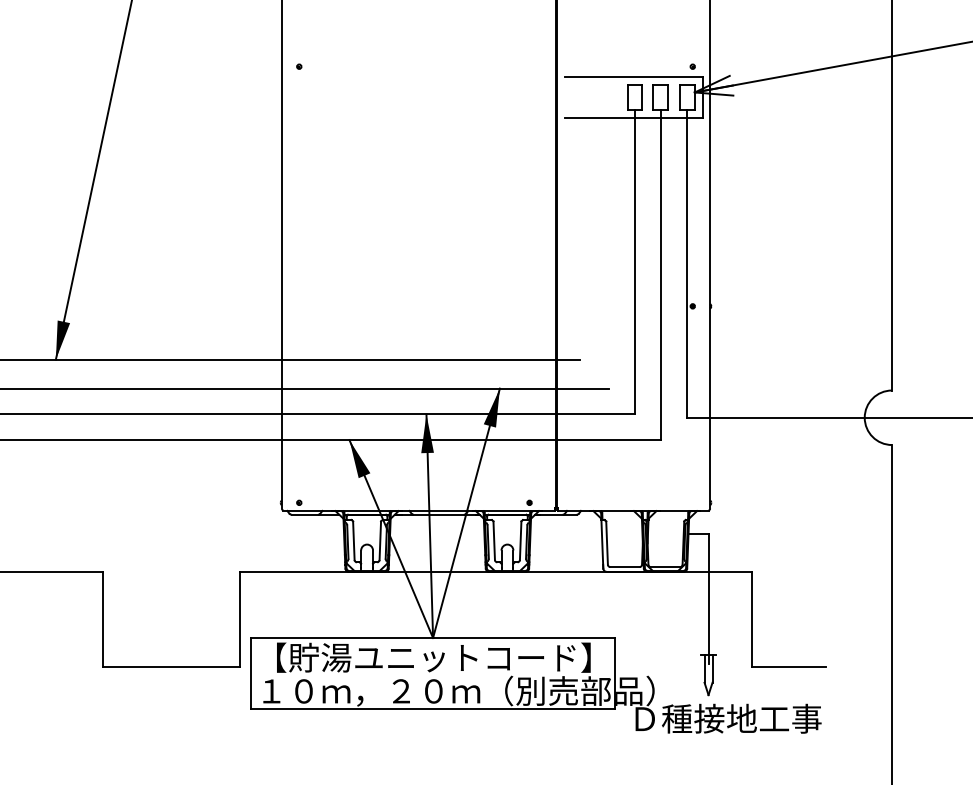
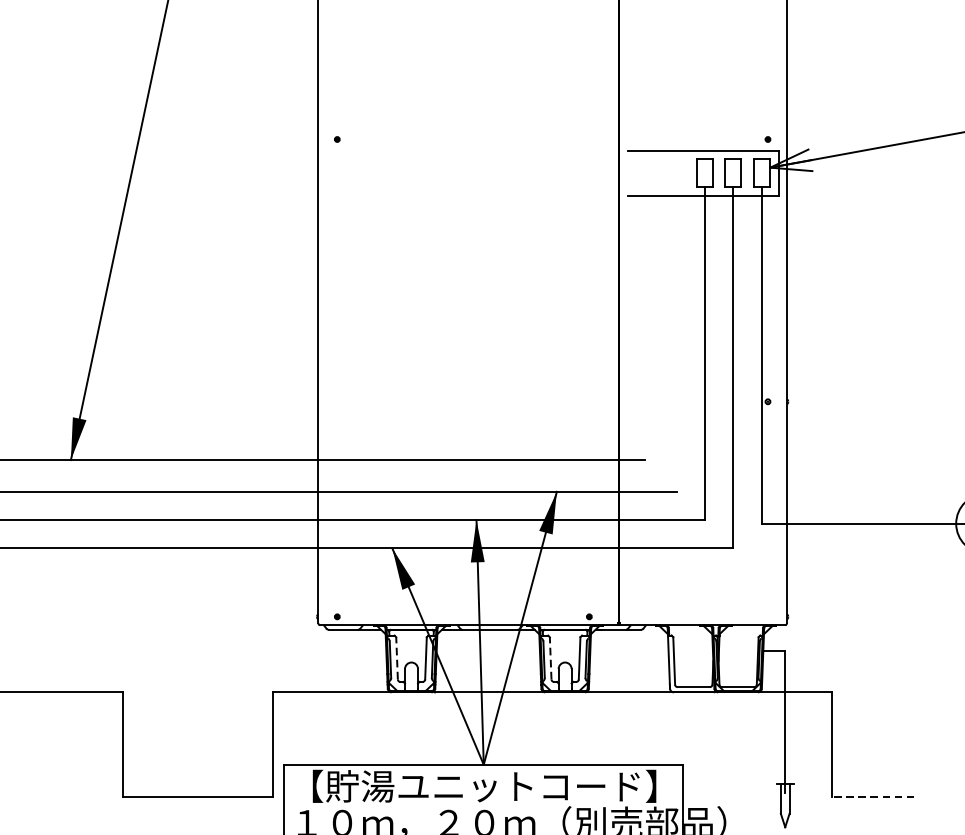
line: (353, 540) -> (396, 658), solid -> dashed
line: (494, 540) -> (550, 658), solid -> dashed
line: (788, 667) -> (872, 797), solid -> dashed

